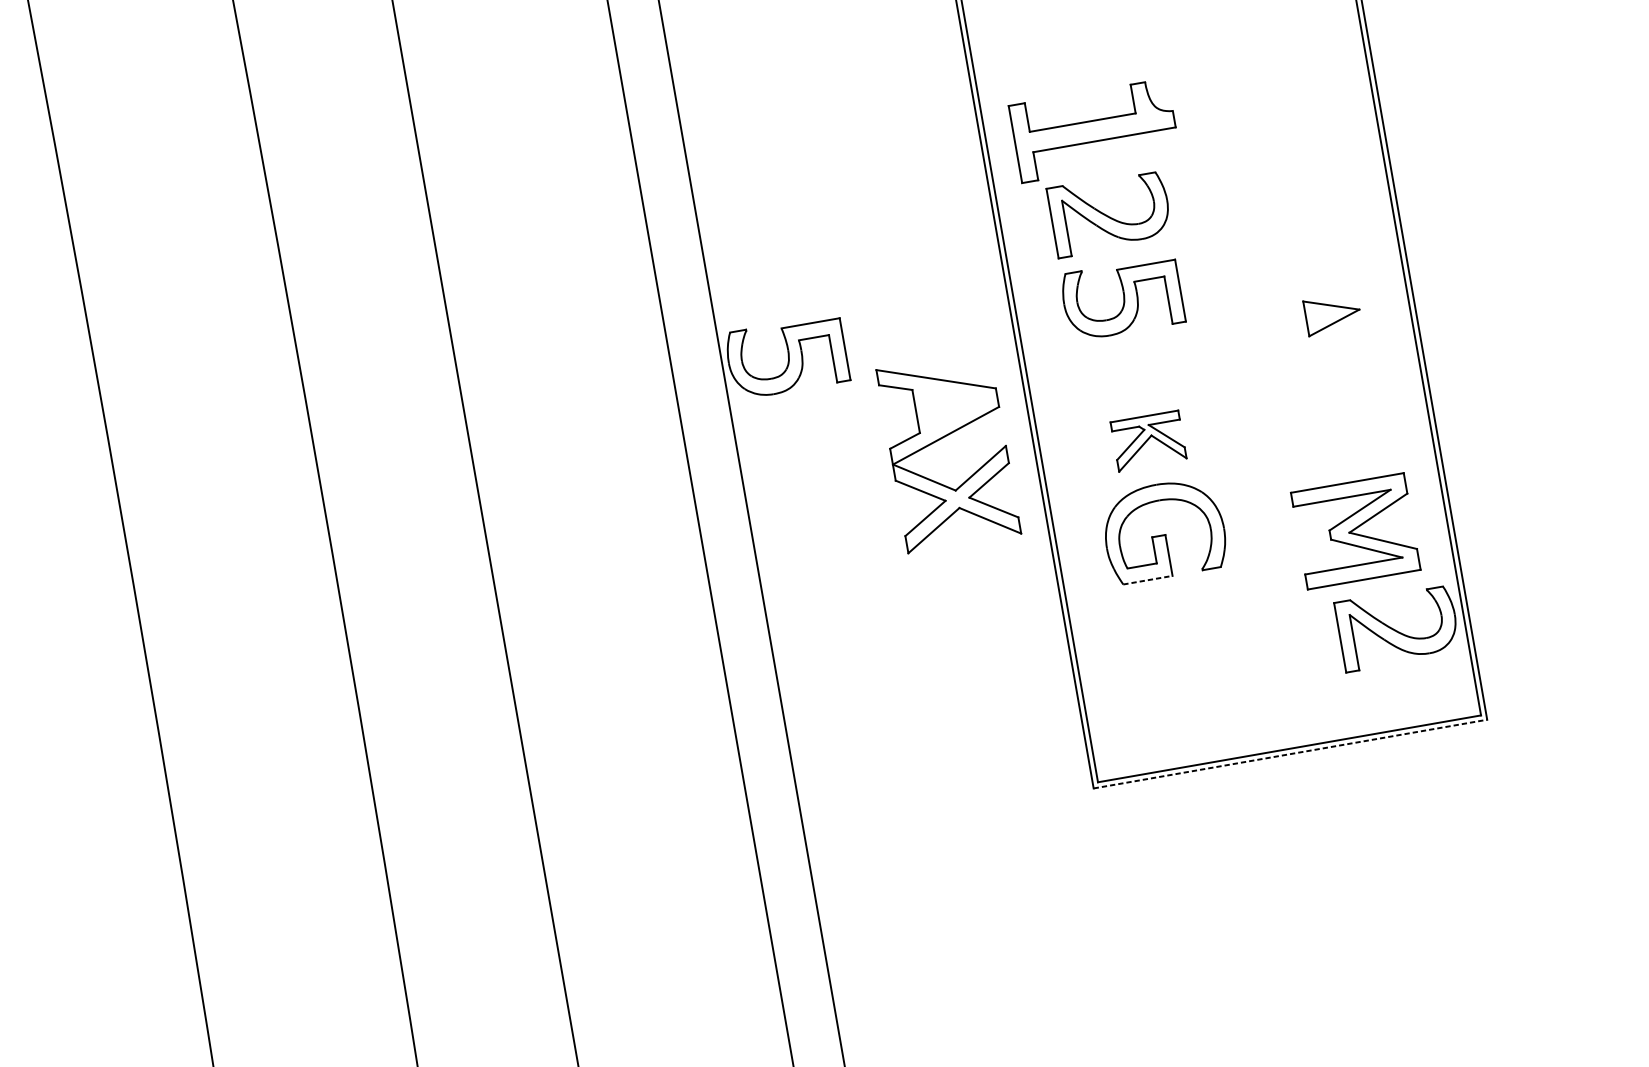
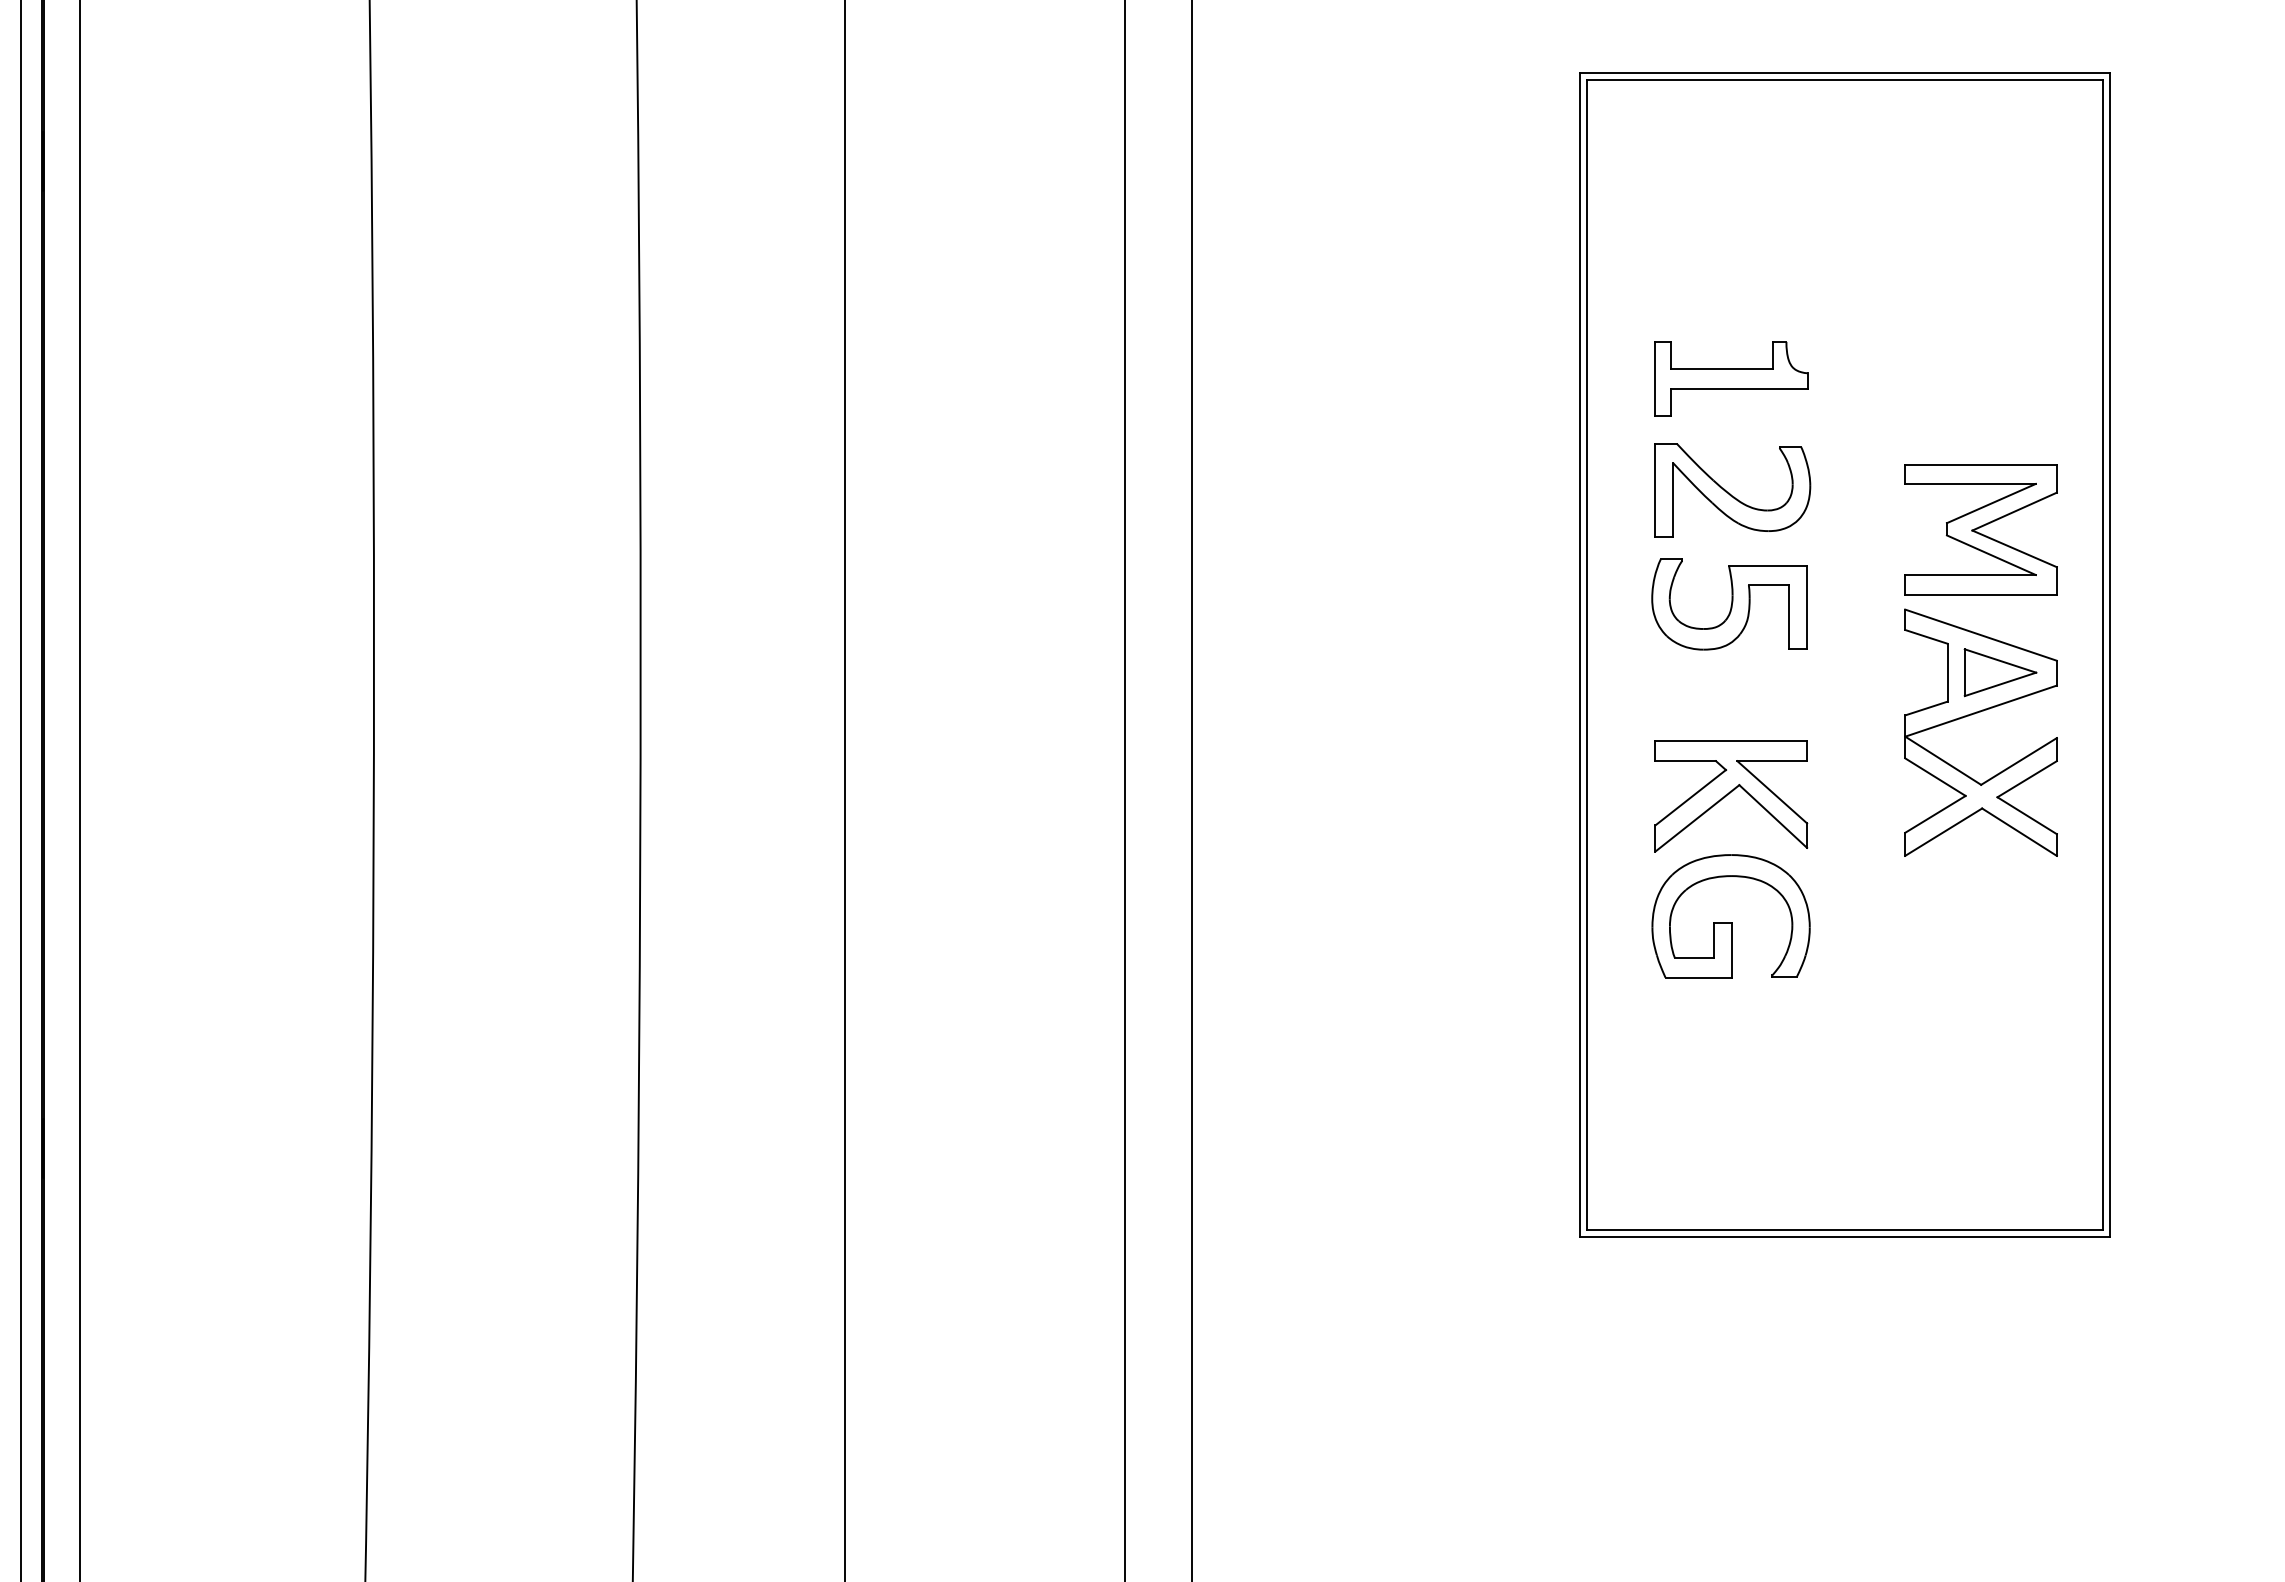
part: (1094, 130) -> (1731, 378), size x0.71
part: (787, 357) -> (1278, 604), removed
part: (941, 439) -> (1974, 714), moved
part: (1148, 441) -> (1731, 796), size x1.67
part: (1355, 530) -> (1980, 529), moved
line: (1148, 580) -> (1699, 977), dashed -> solid
part: (1397, 627) -> (2013, 1096), removed
line: (1290, 754) -> (1844, 1237), dashed -> solid

